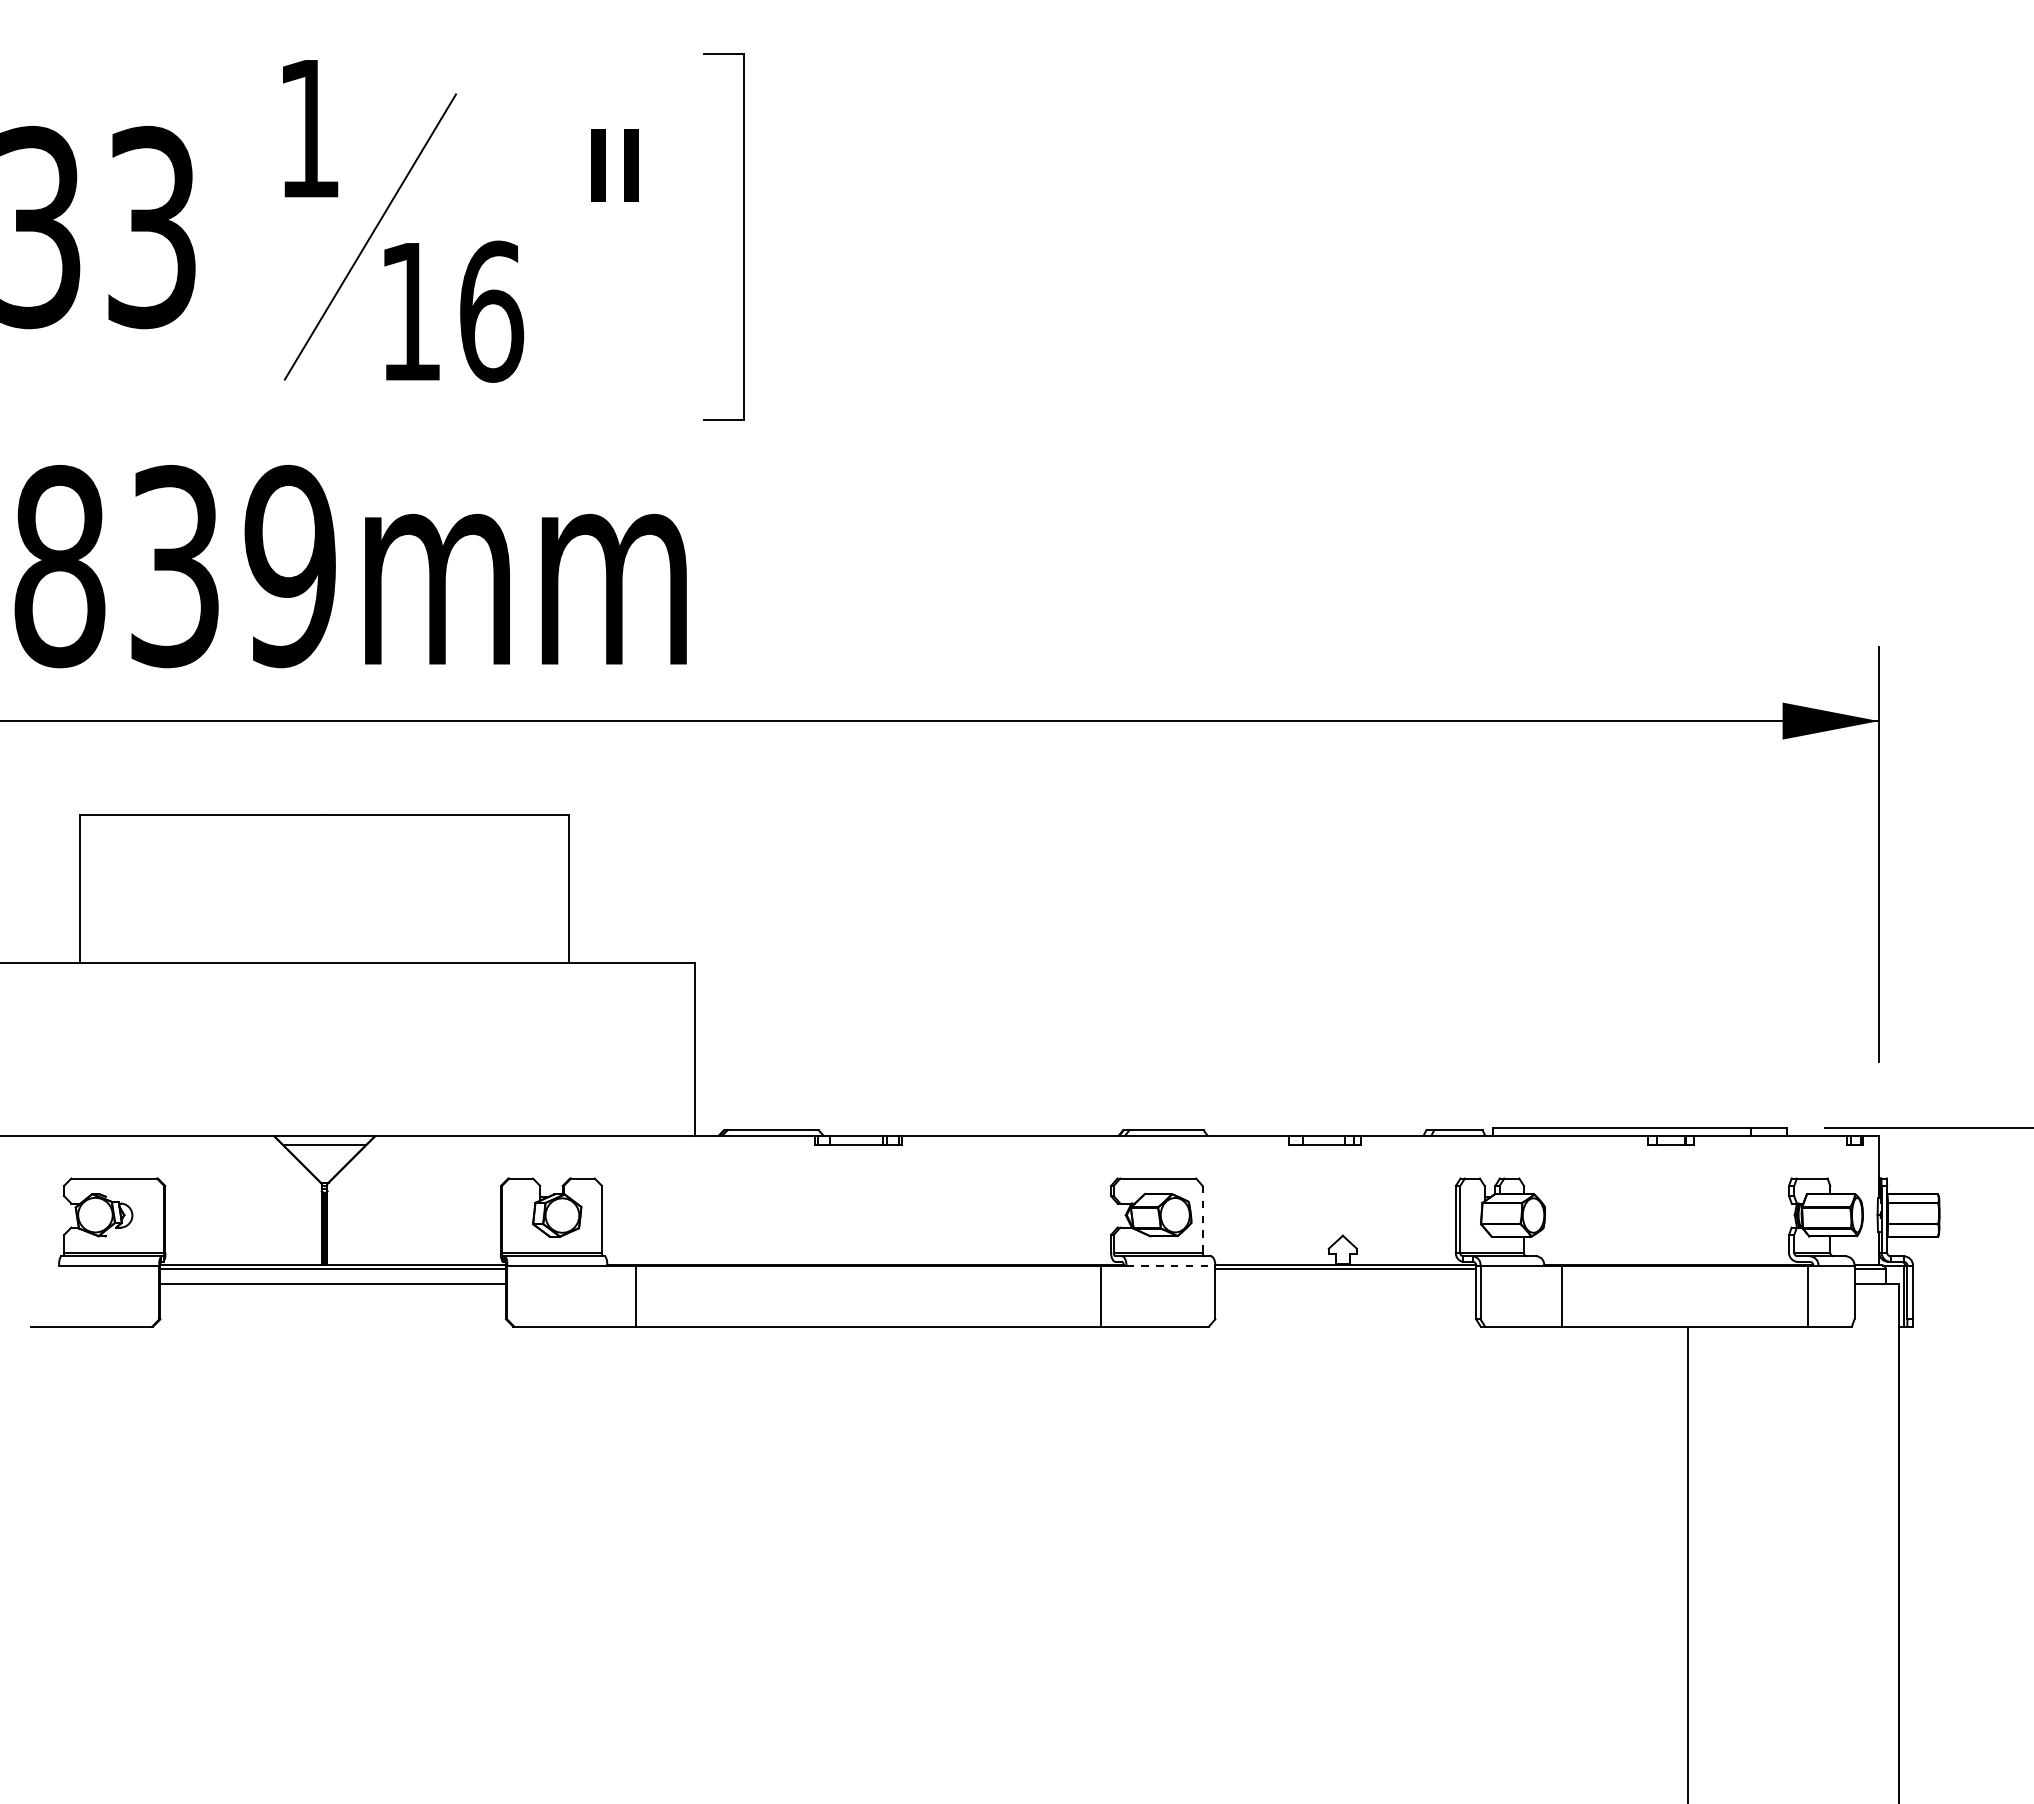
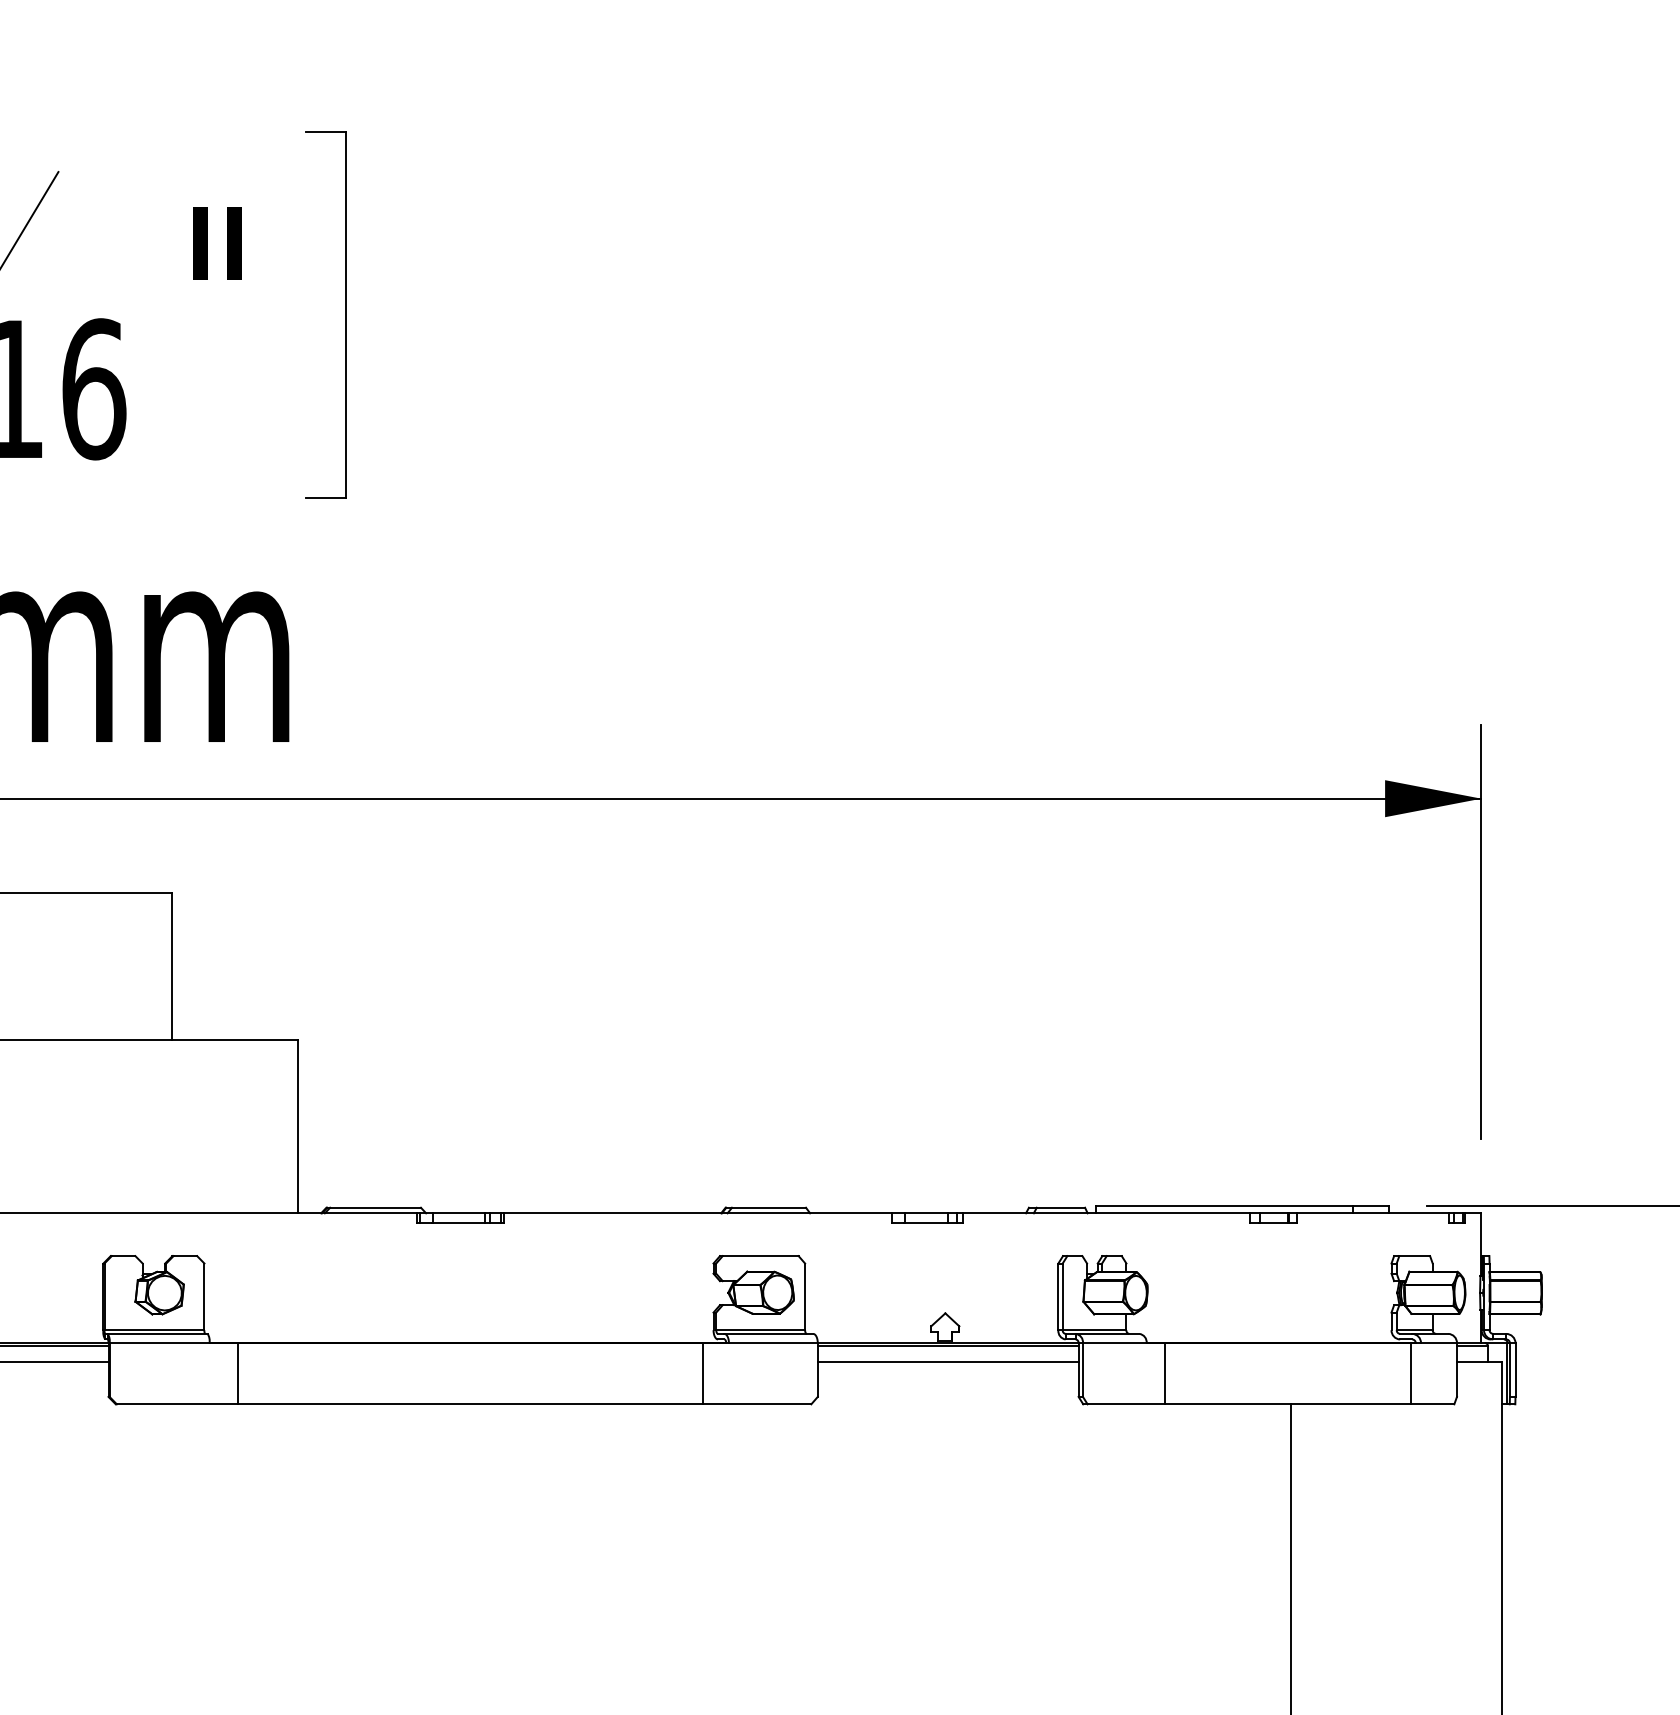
line: (1202, 1219) -> (804, 1297), dashed -> solid
line: (1171, 1265) -> (773, 1343), dashed -> solid
line: (1345, 1283) -> (947, 1361), added

